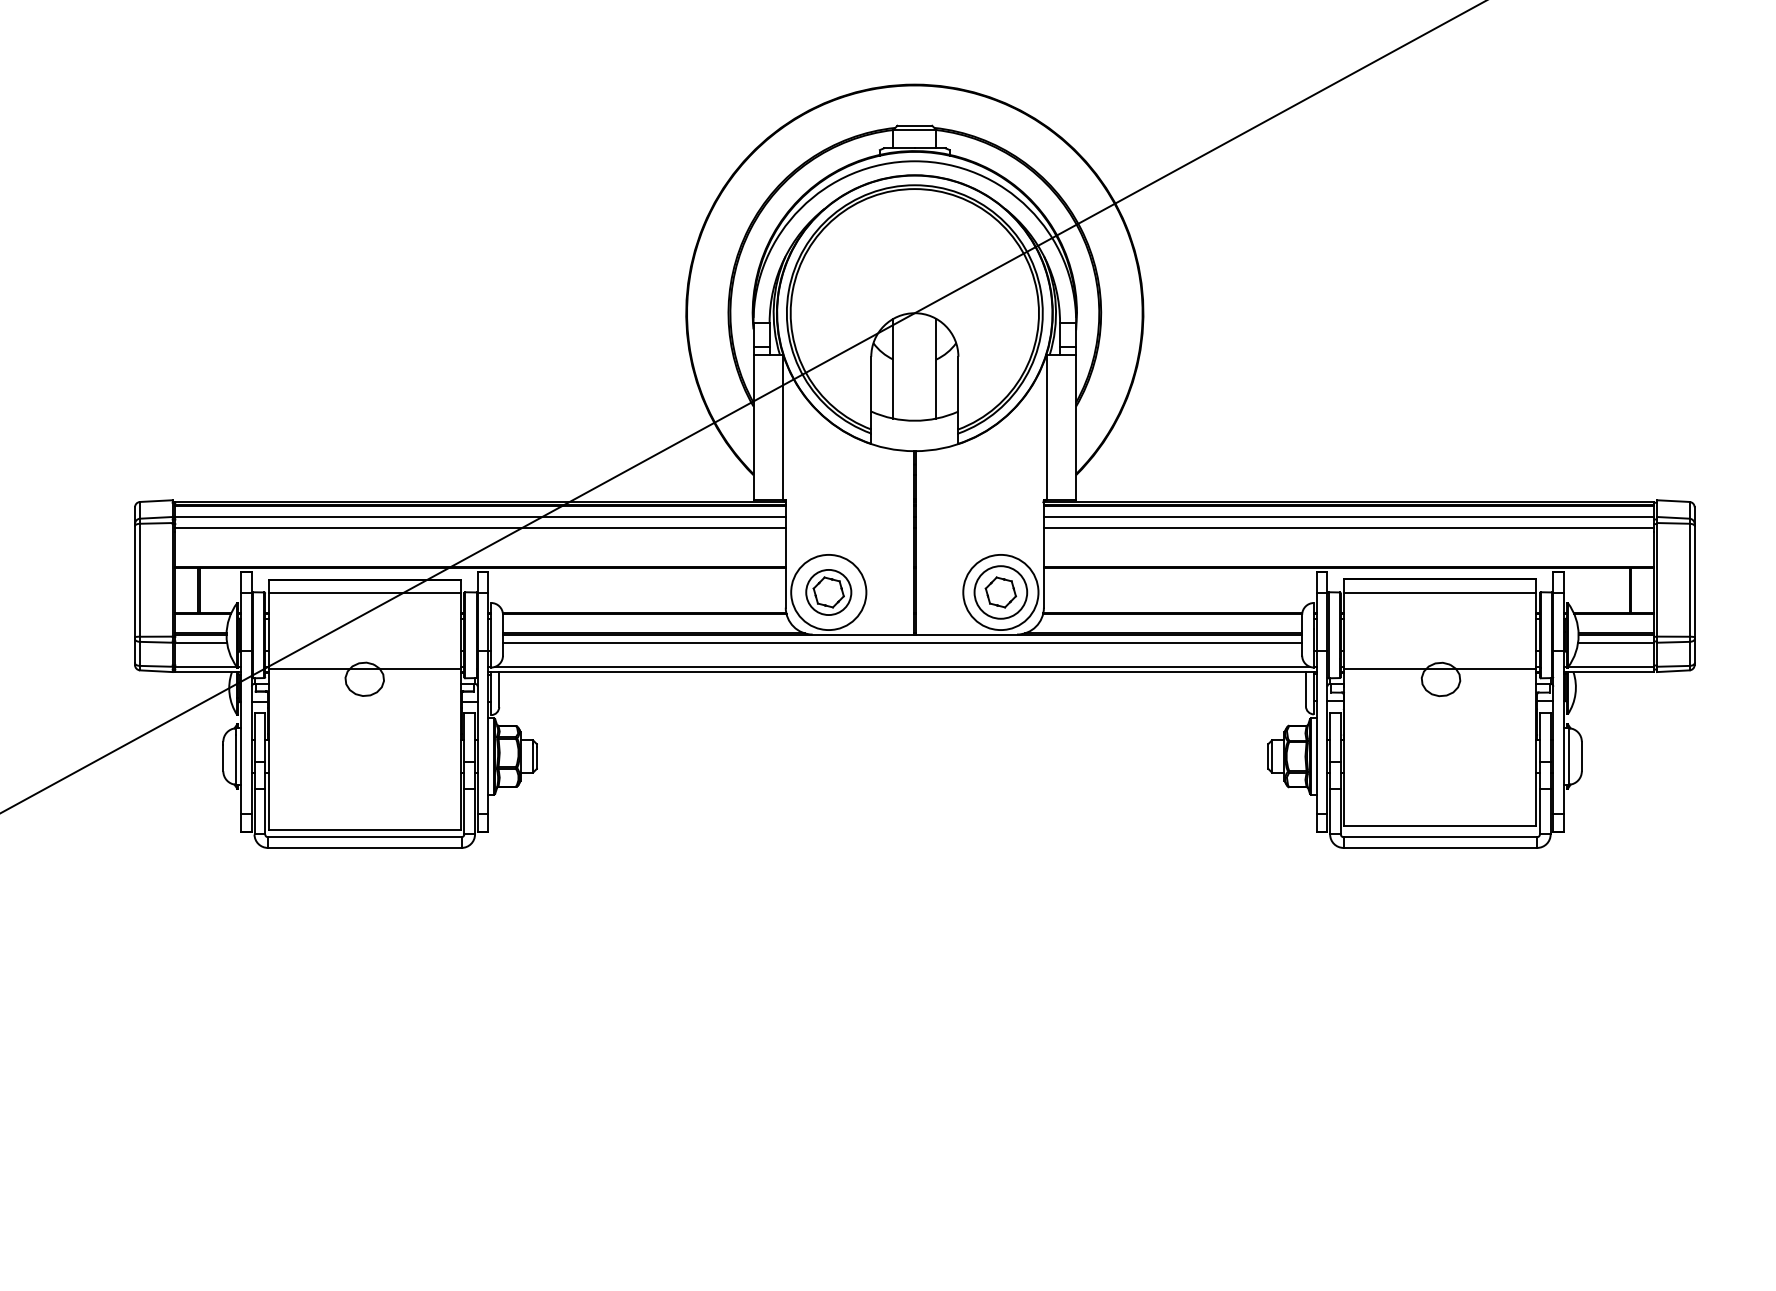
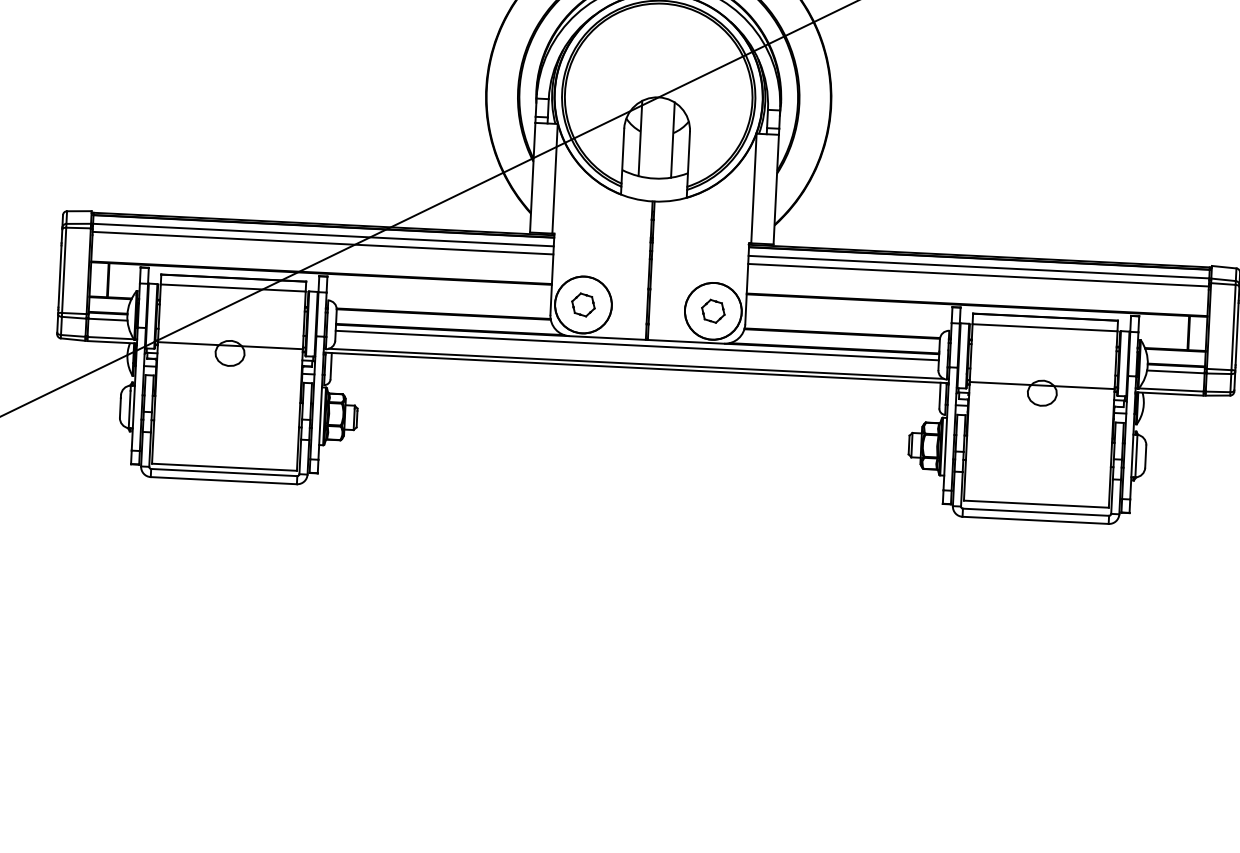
circle: (828, 592) -> (583, 305), size x1.67
circle: (1000, 592) -> (713, 311), size x1.43

